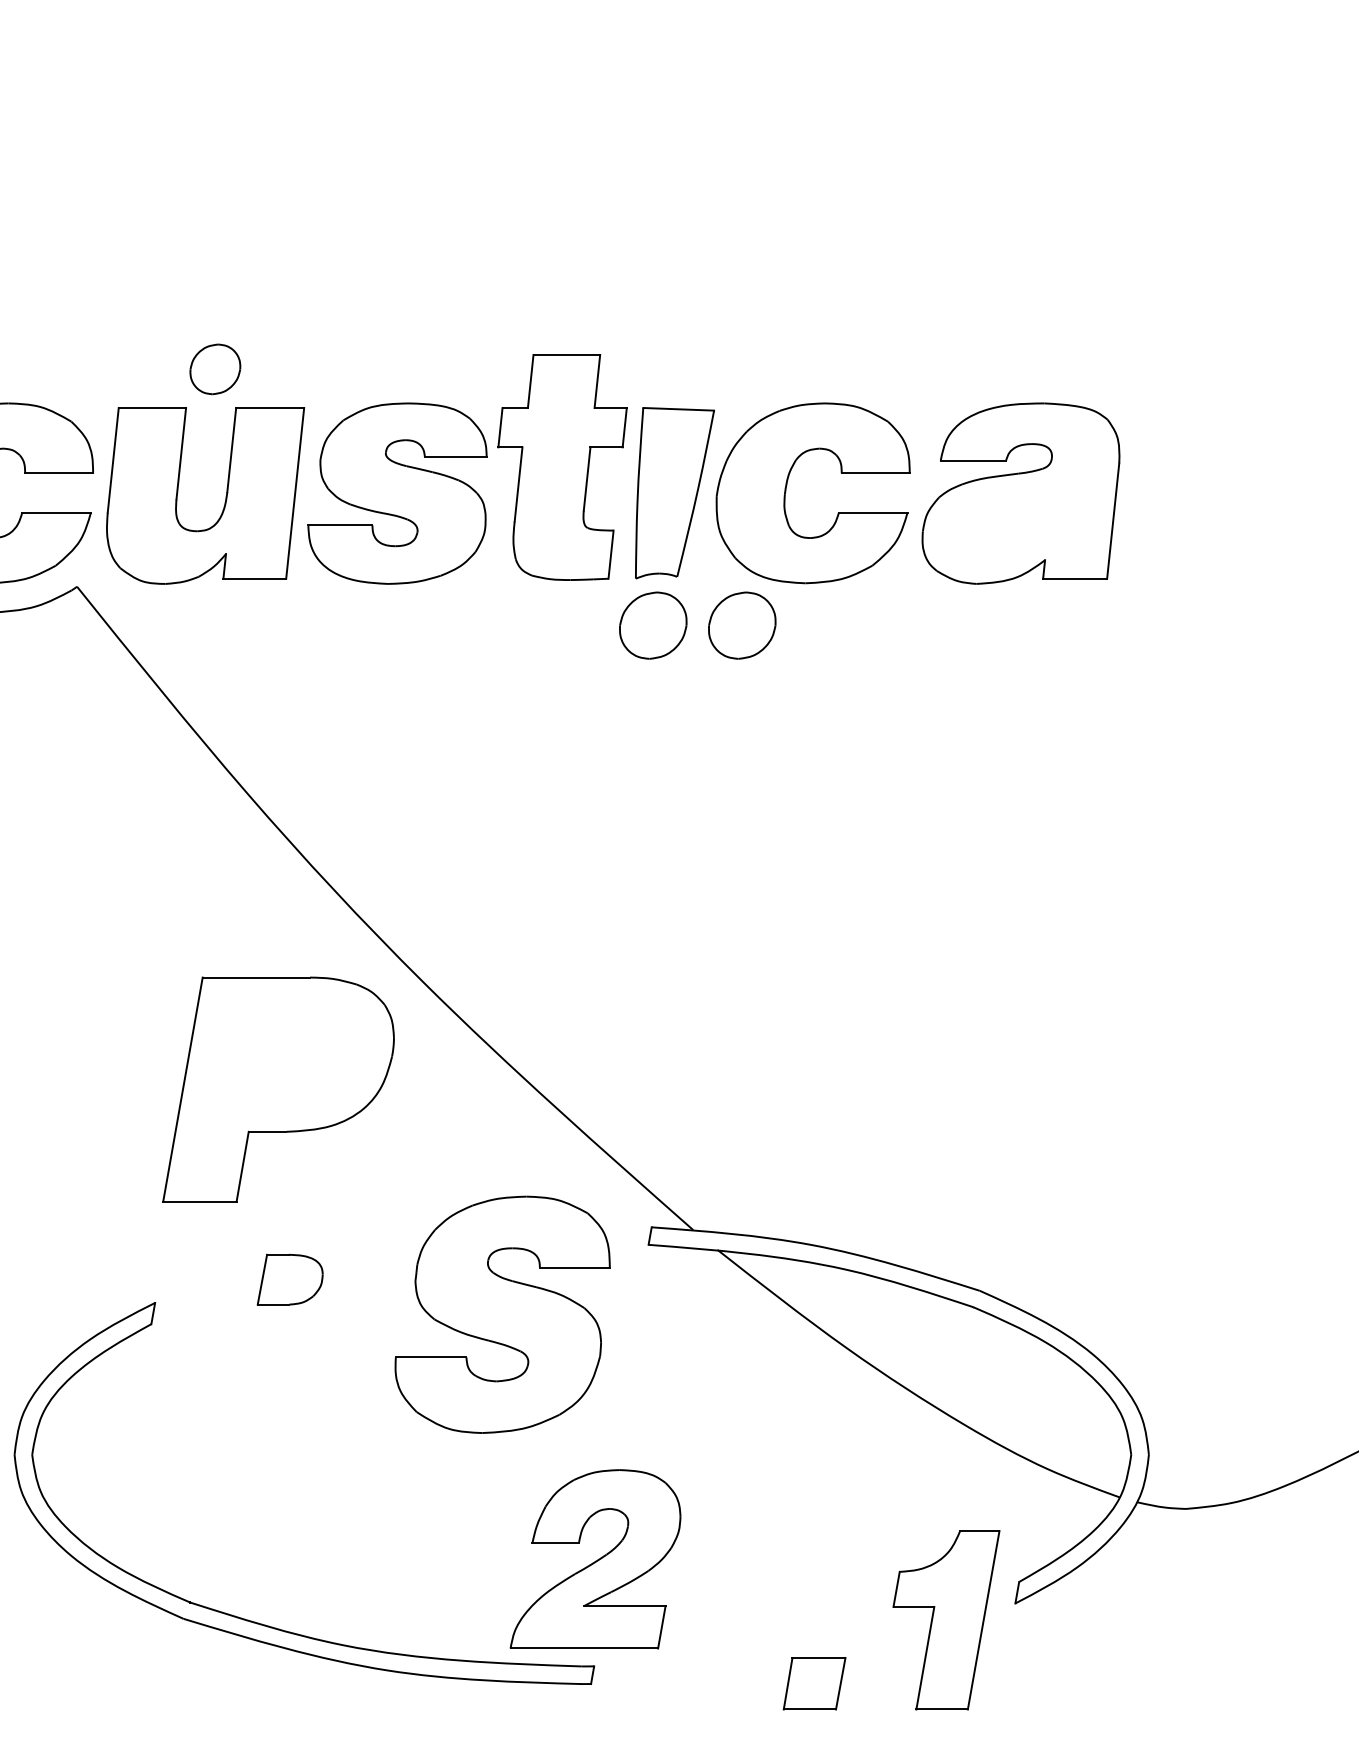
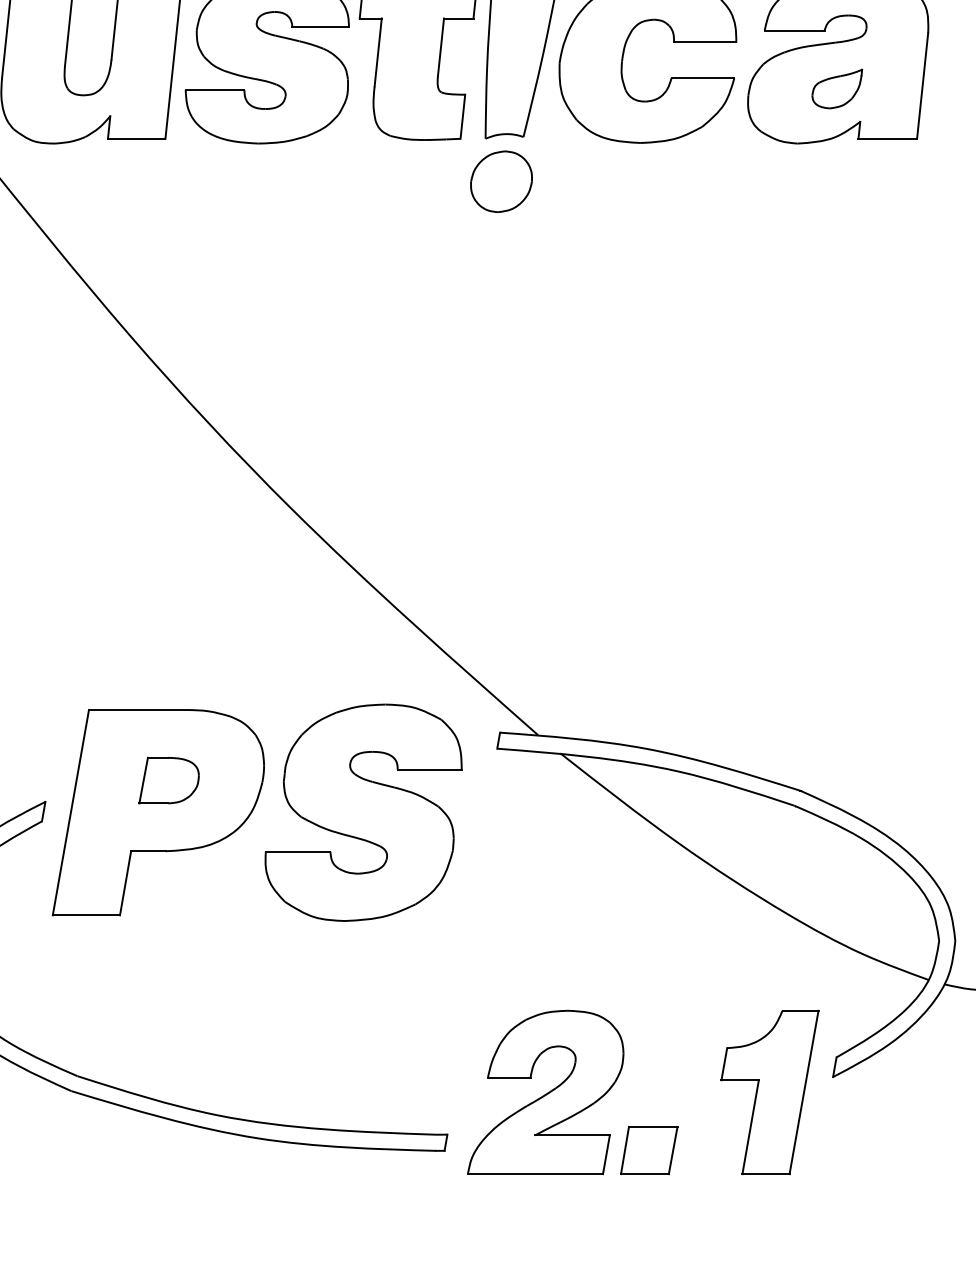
part: (1019, 524) -> (836, 89), added
part: (742, 625) -> (583, 181), removed
part: (278, 1089) -> (158, 812), moved
part: (595, 1559) -> (545, 1092), moved

